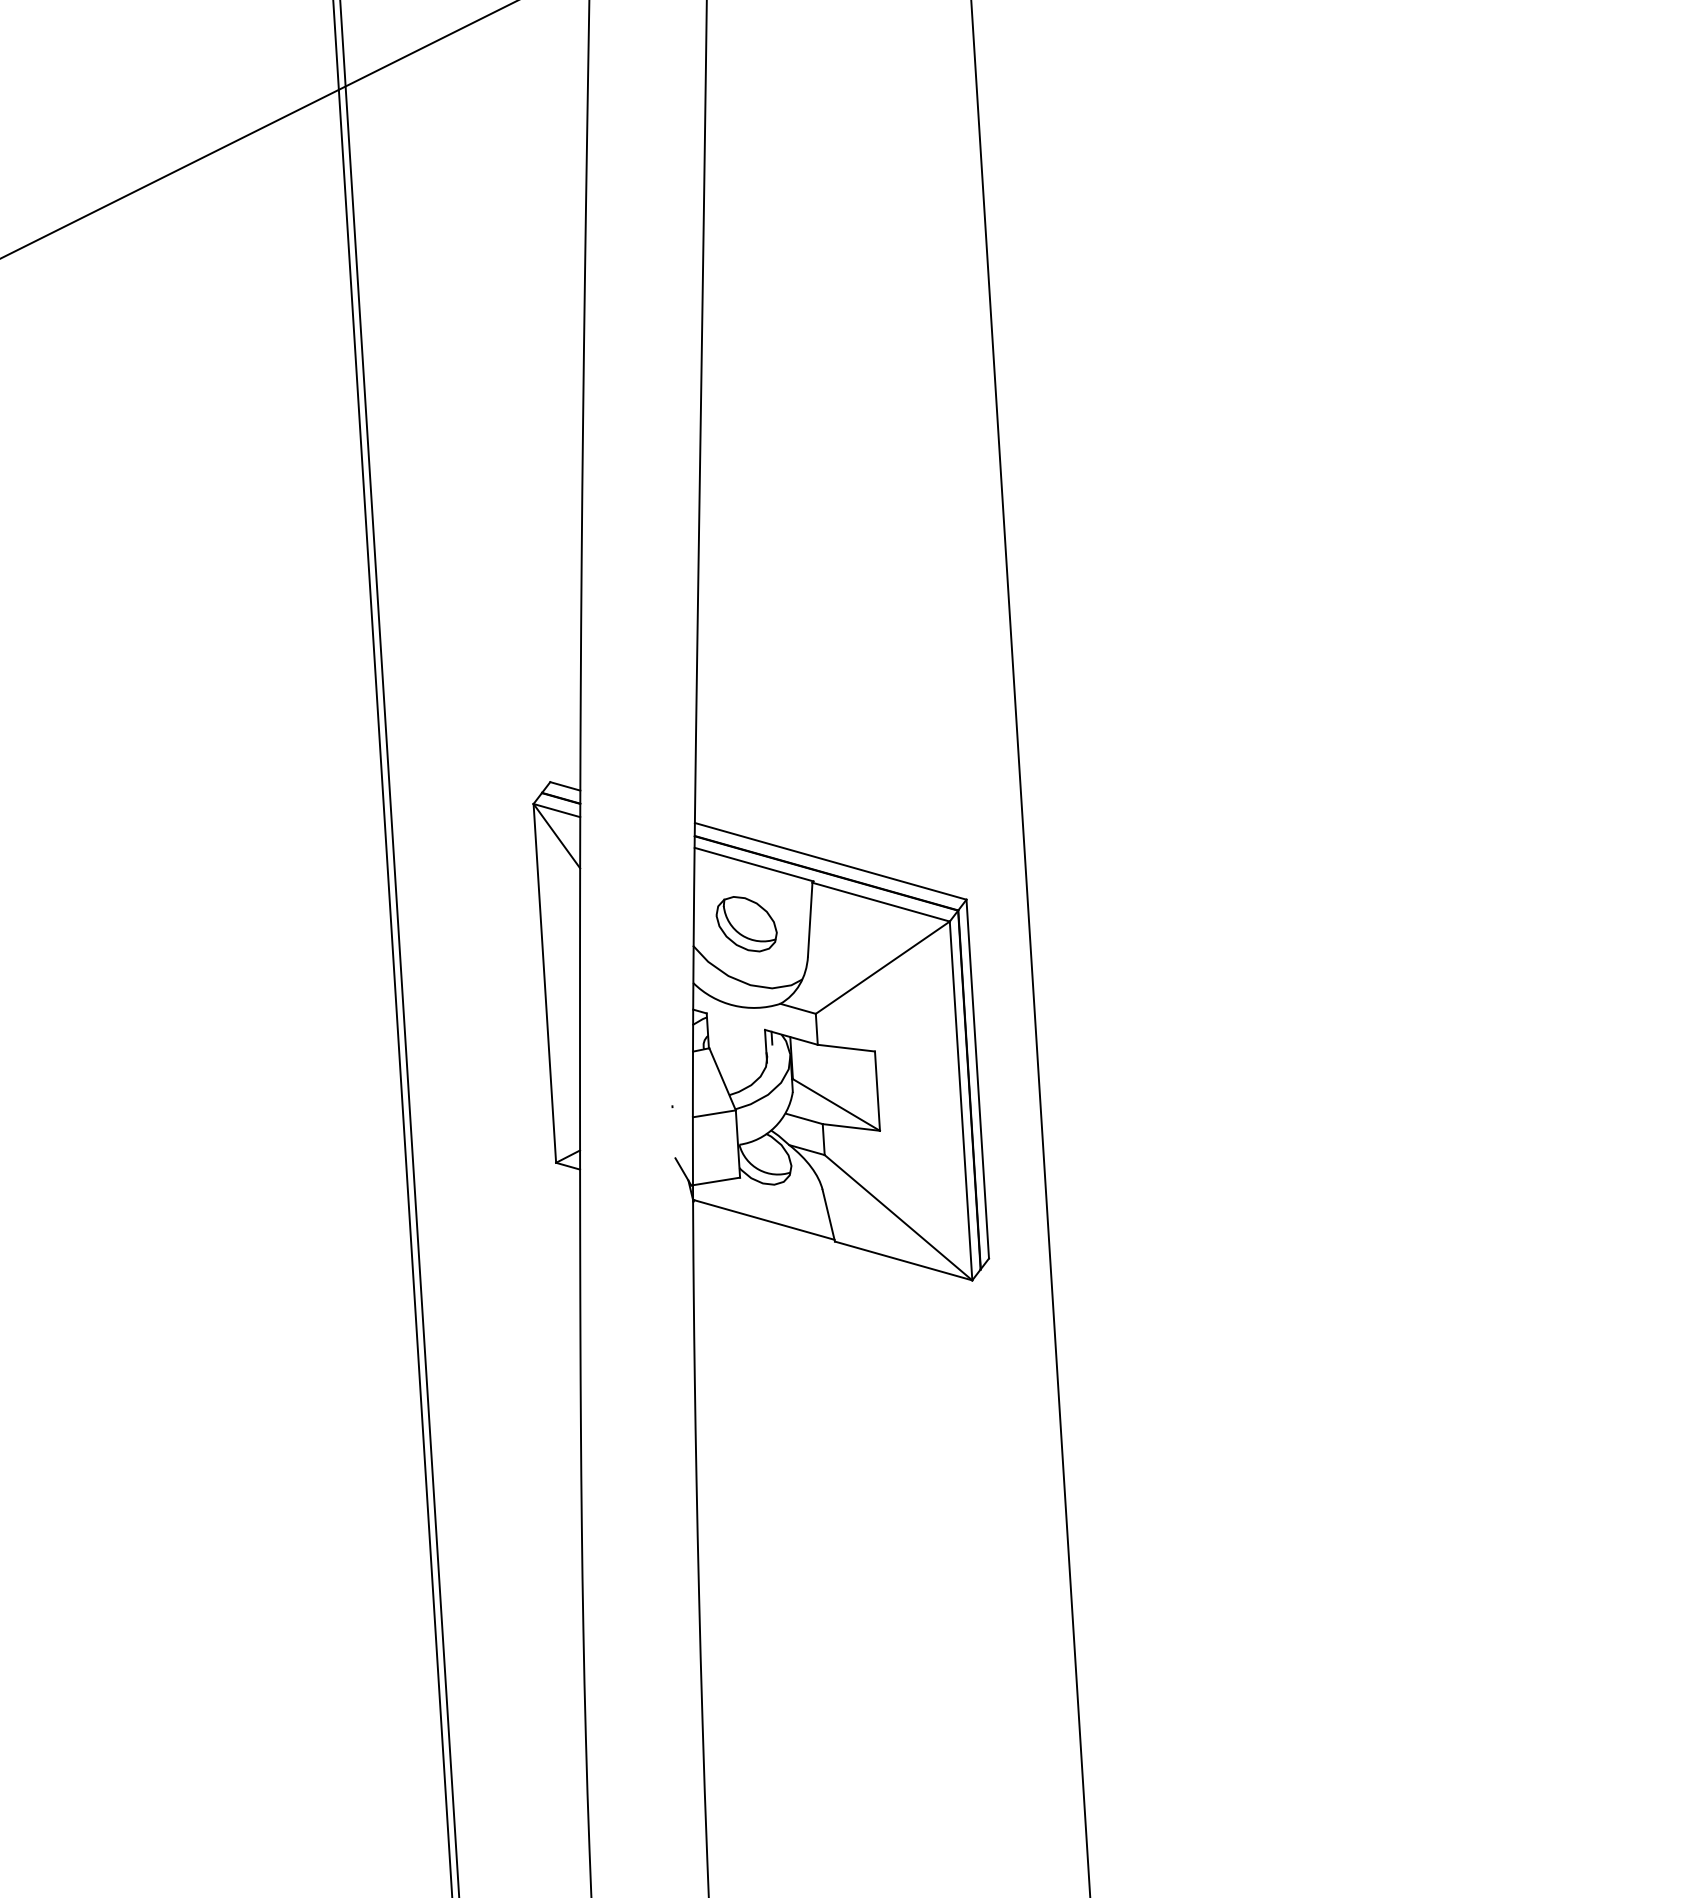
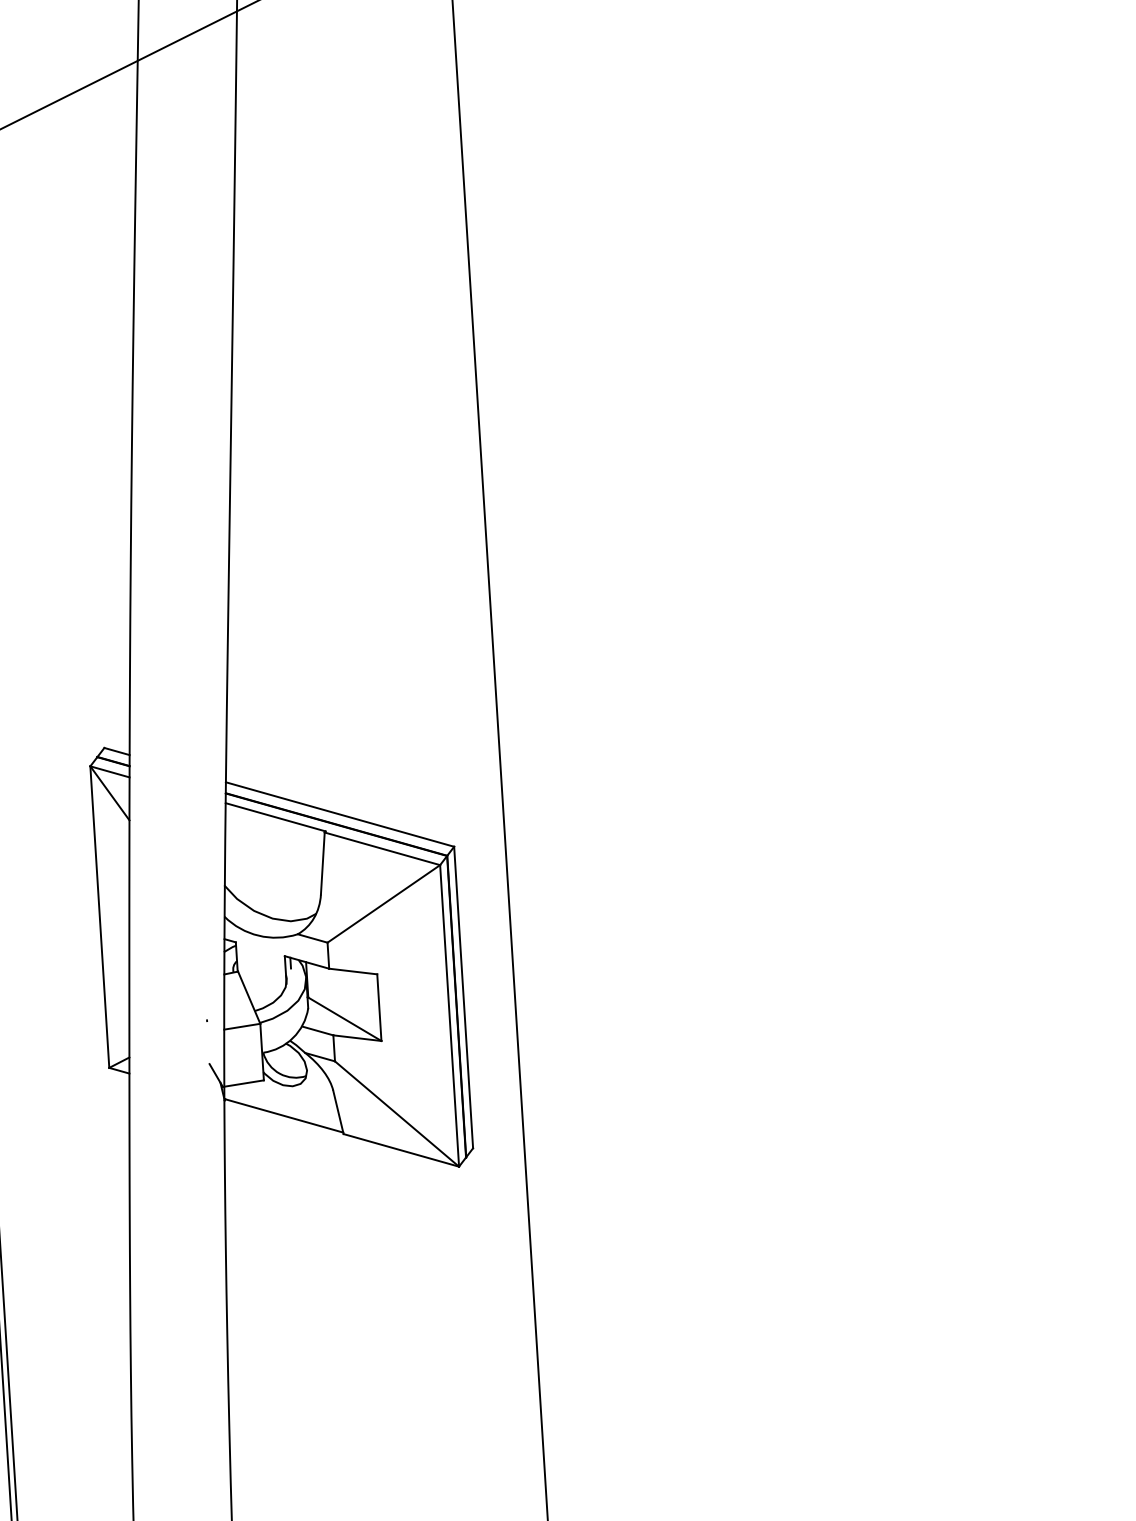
part: (746, 924) -> (269, 867), removed

